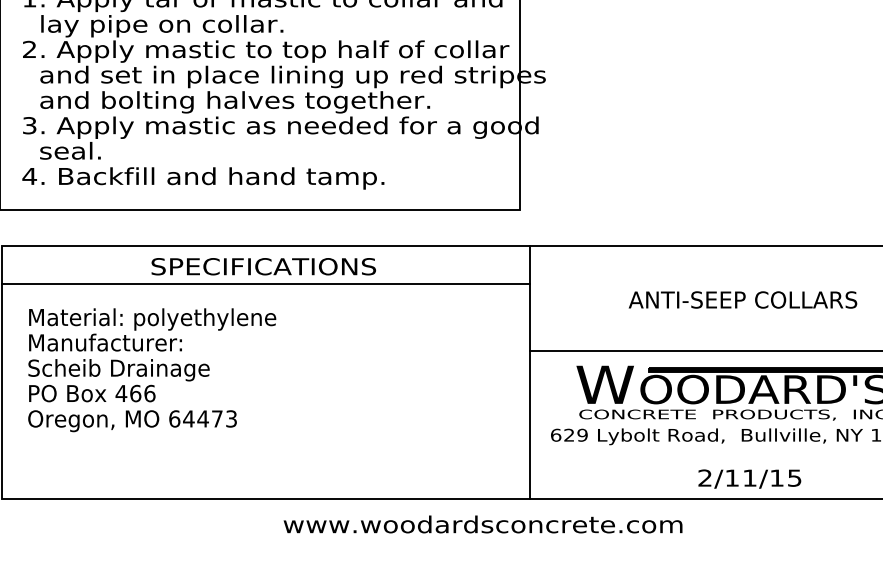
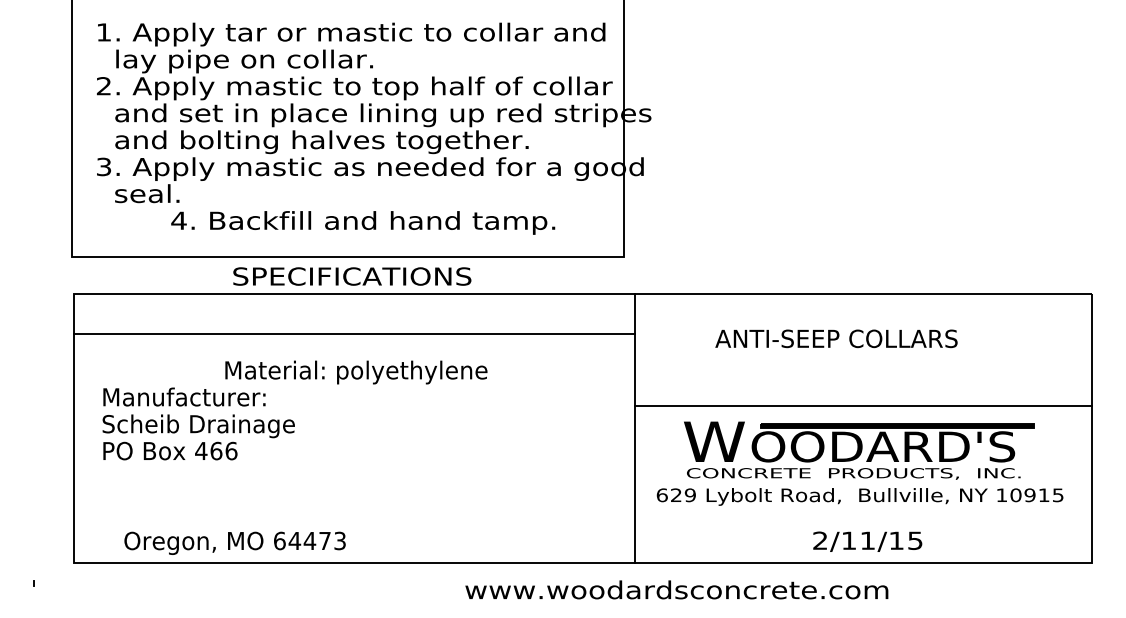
text: (203, 178) -> (363, 222), moved
text: (263, 266) -> (352, 276), moved
text: (742, 299) -> (836, 338), moved
text: (152, 319) -> (356, 372), moved
text: (131, 420) -> (234, 542), moved
text: (482, 524) -> (676, 589), moved

